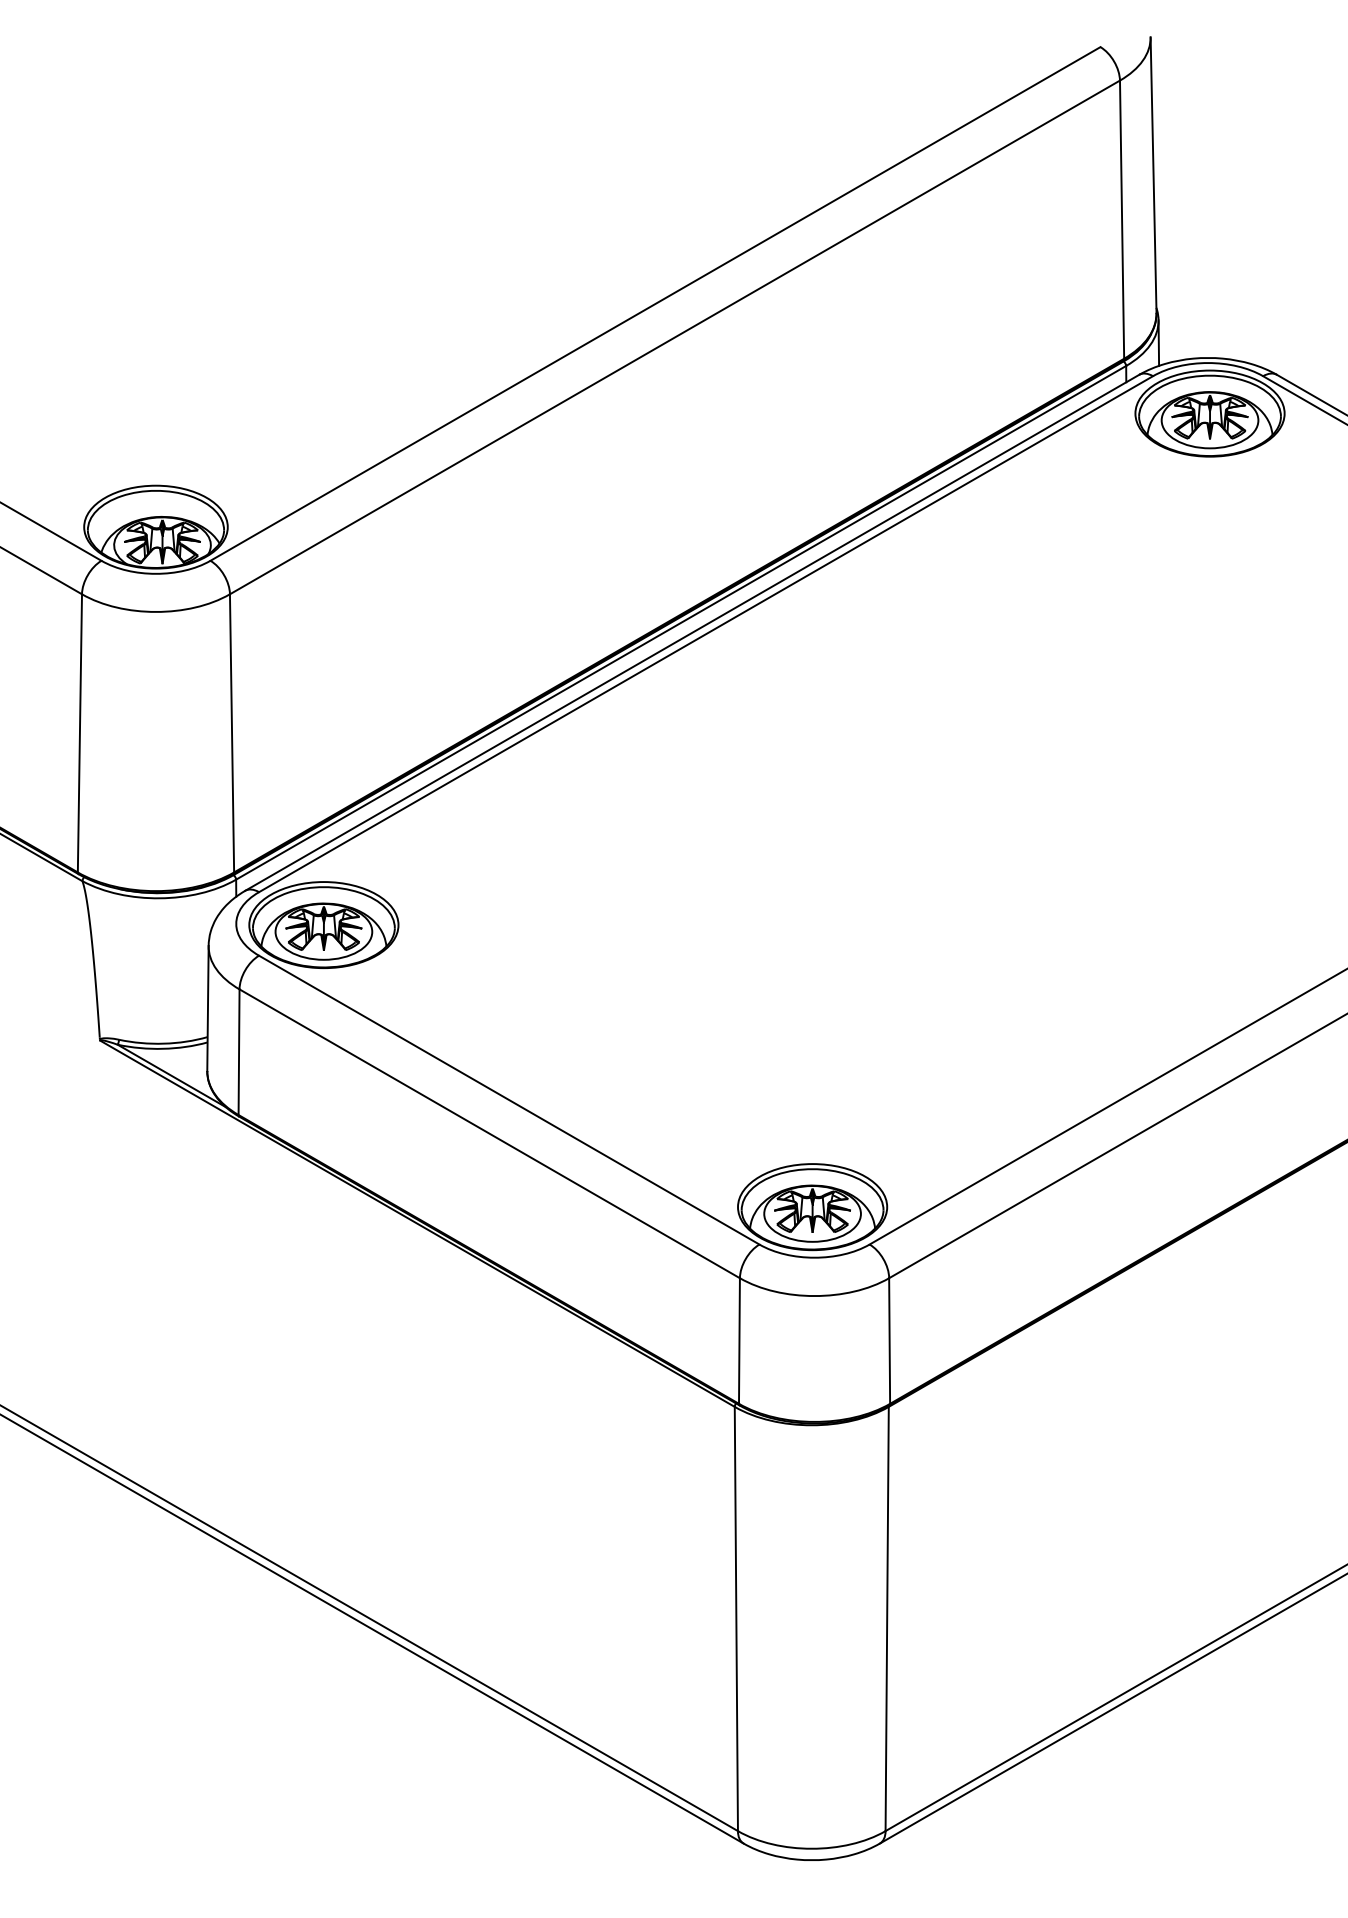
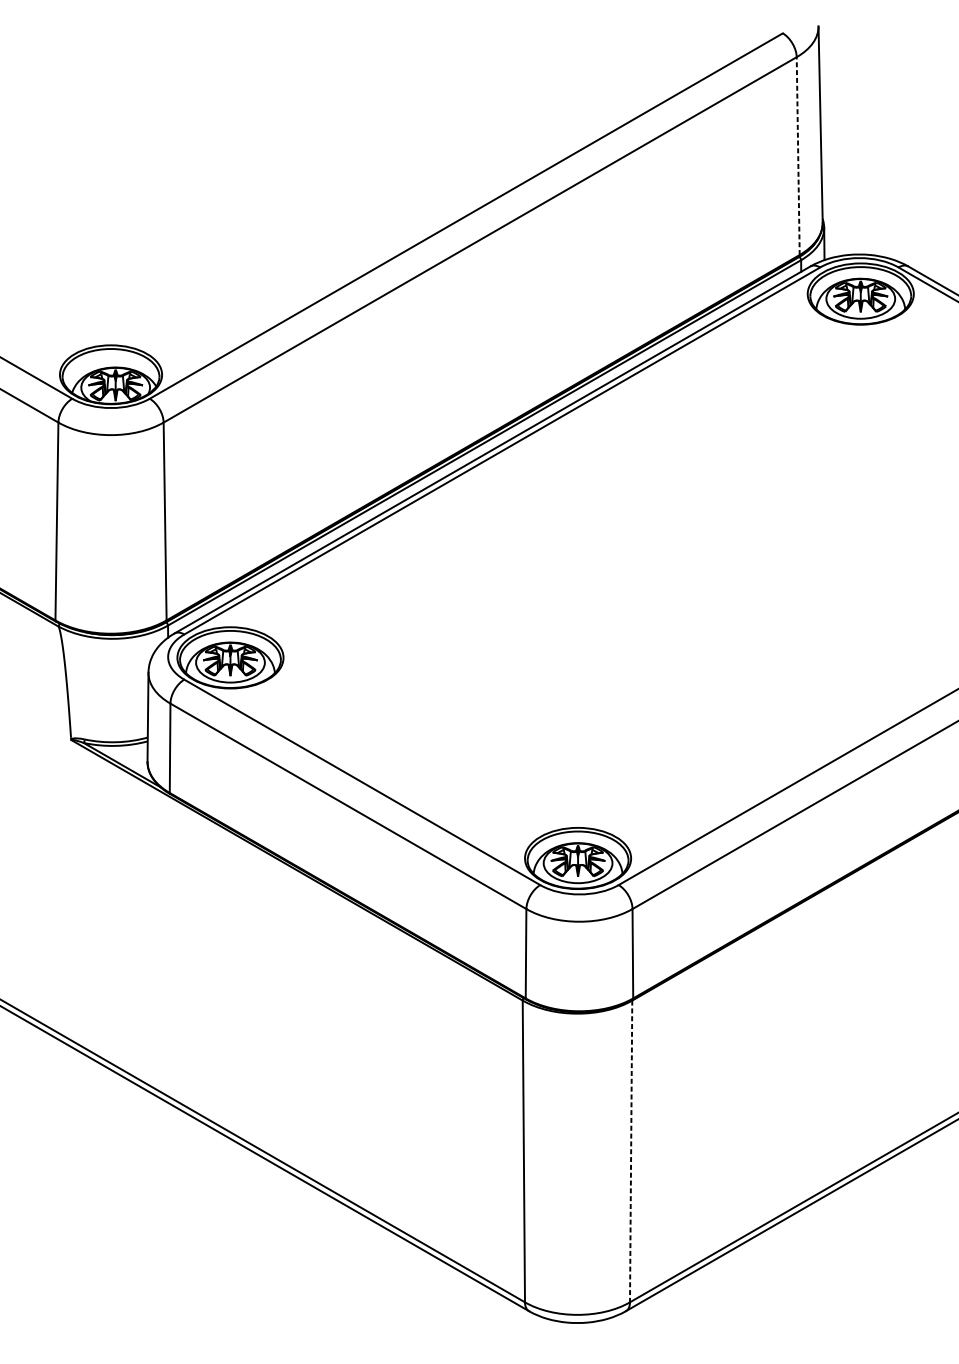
line: (1122, 219) -> (798, 155), solid -> dashed
line: (887, 1619) -> (631, 1151), solid -> dashed

